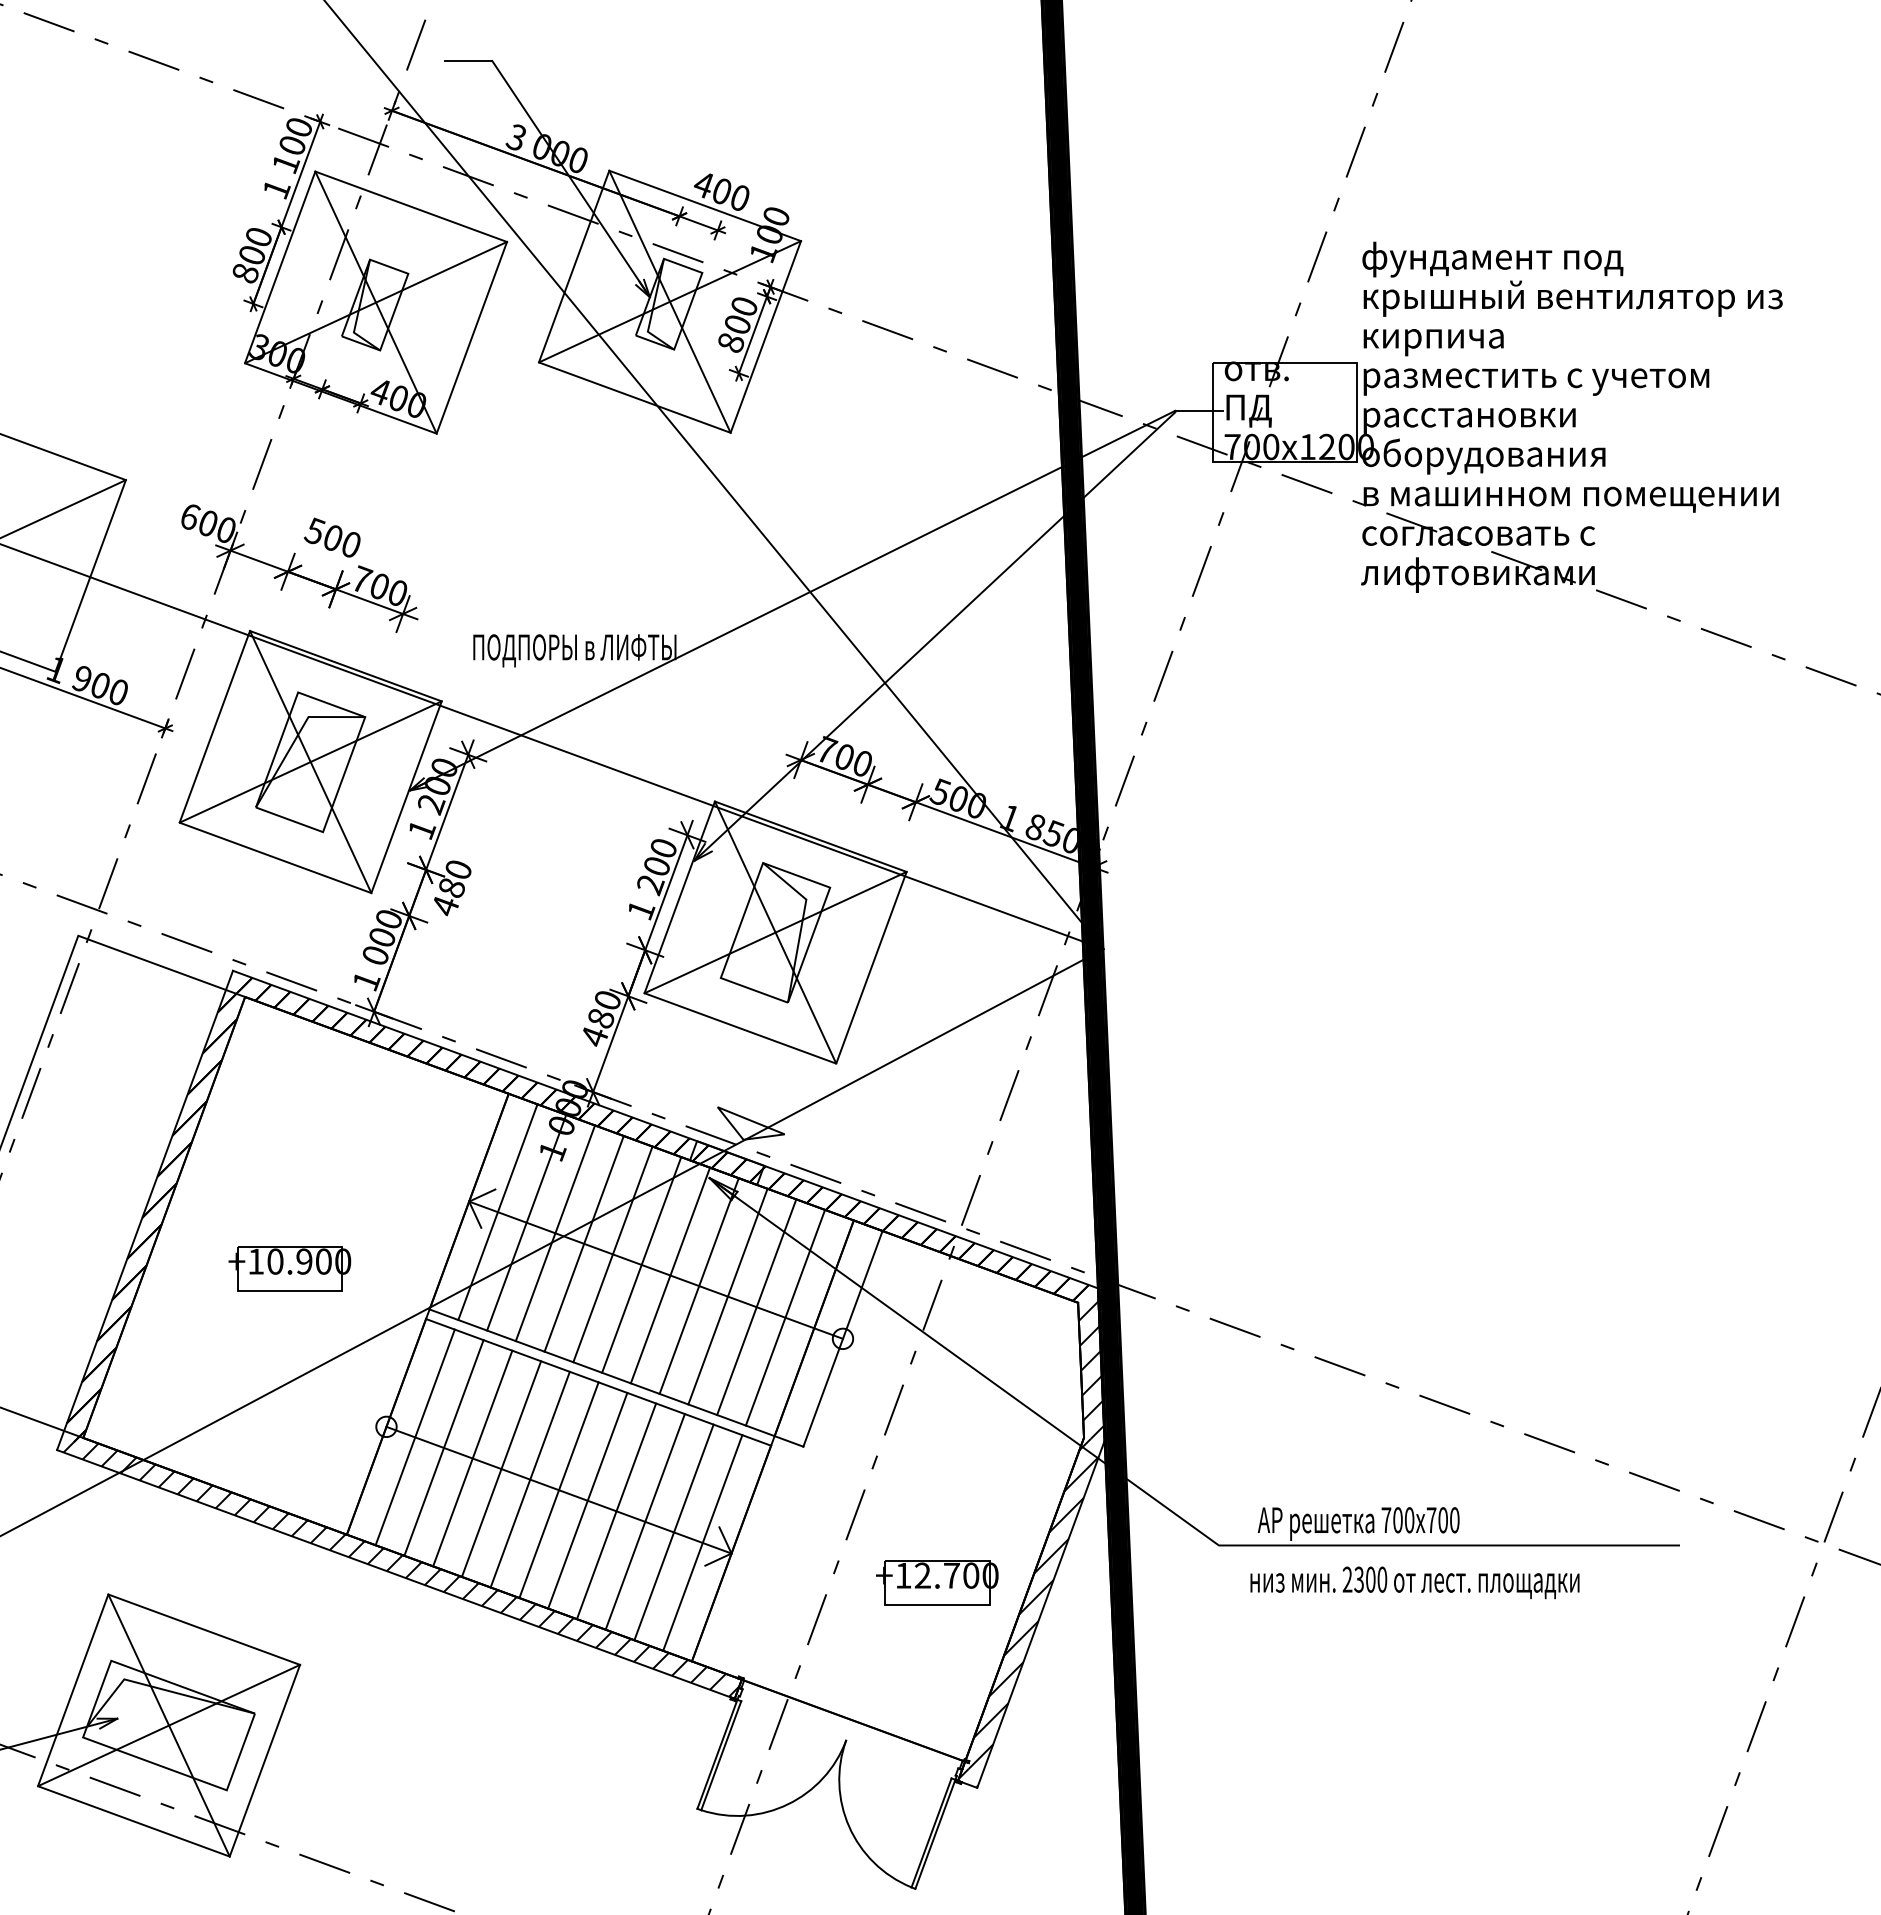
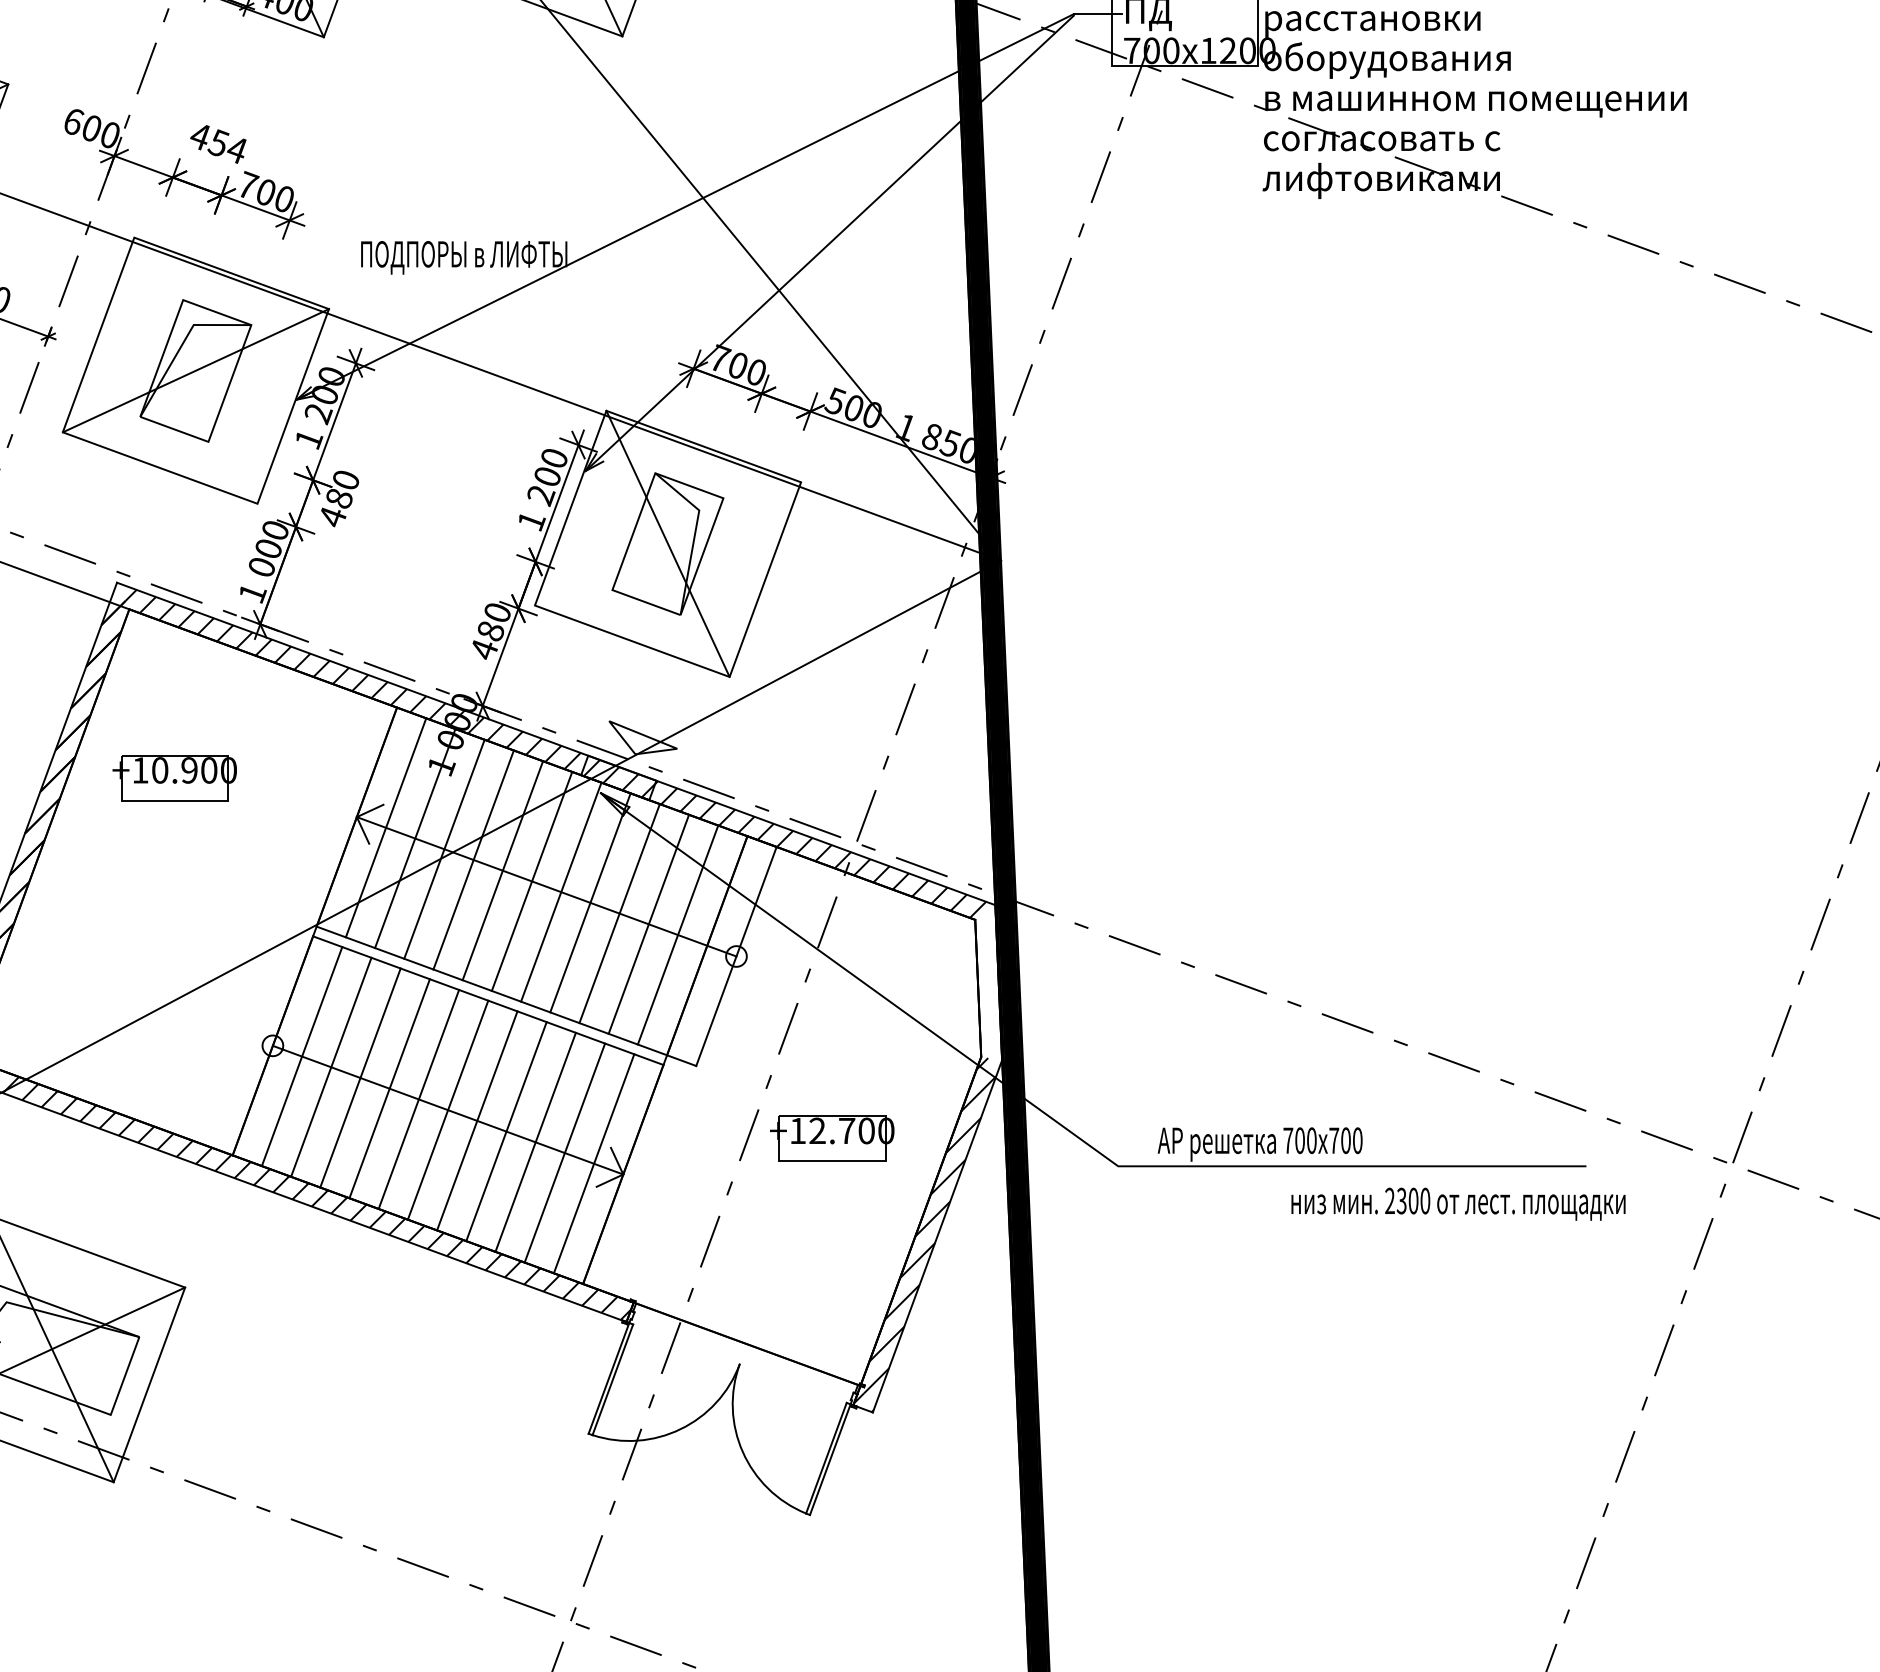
text: (331, 537) -> (217, 142), 500 -> 454
line: (310, 762) -> (195, 371), removed
line: (775, 932) -> (667, 543), removed
hatch: (660, 1135) -> (551, 749), removed
part: (289, 1268) -> (174, 777), moved
hatch: (1090, 1369) -> (987, 987), removed
part: (937, 1582) -> (832, 1137), moved
text: (1414, 1582) -> (1457, 1203), moved

